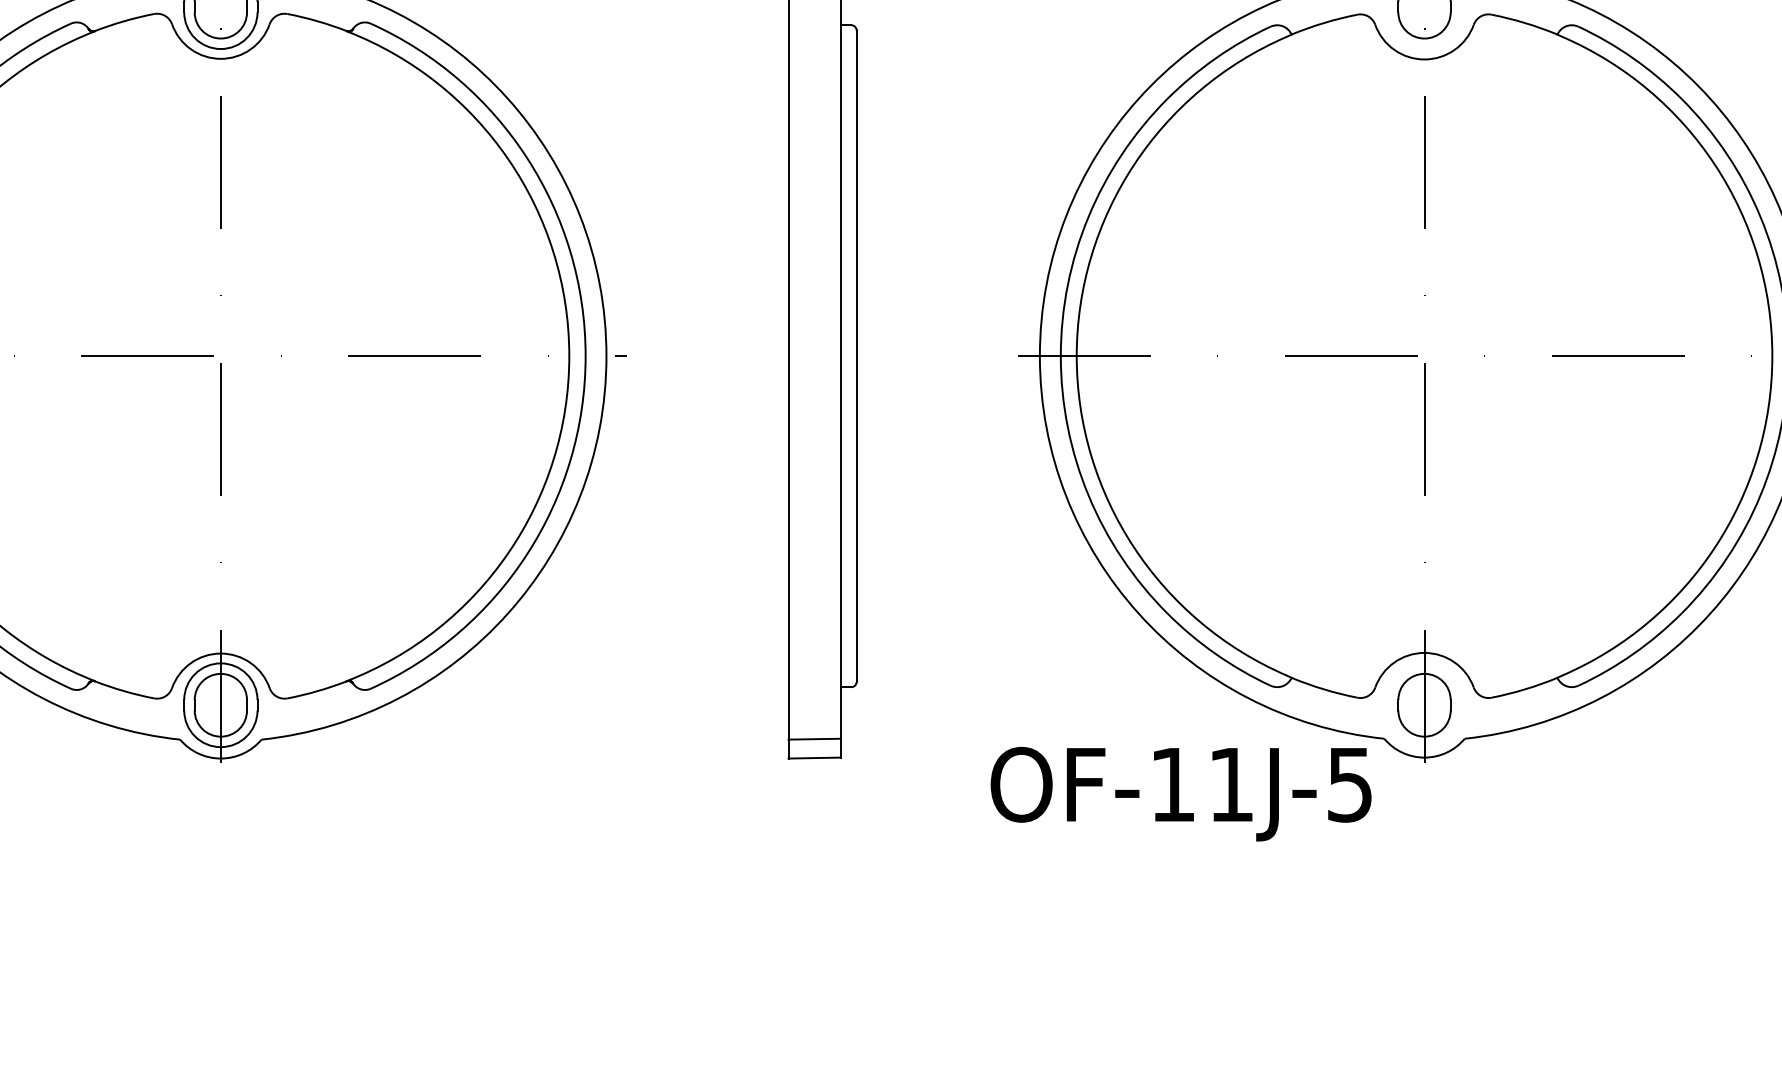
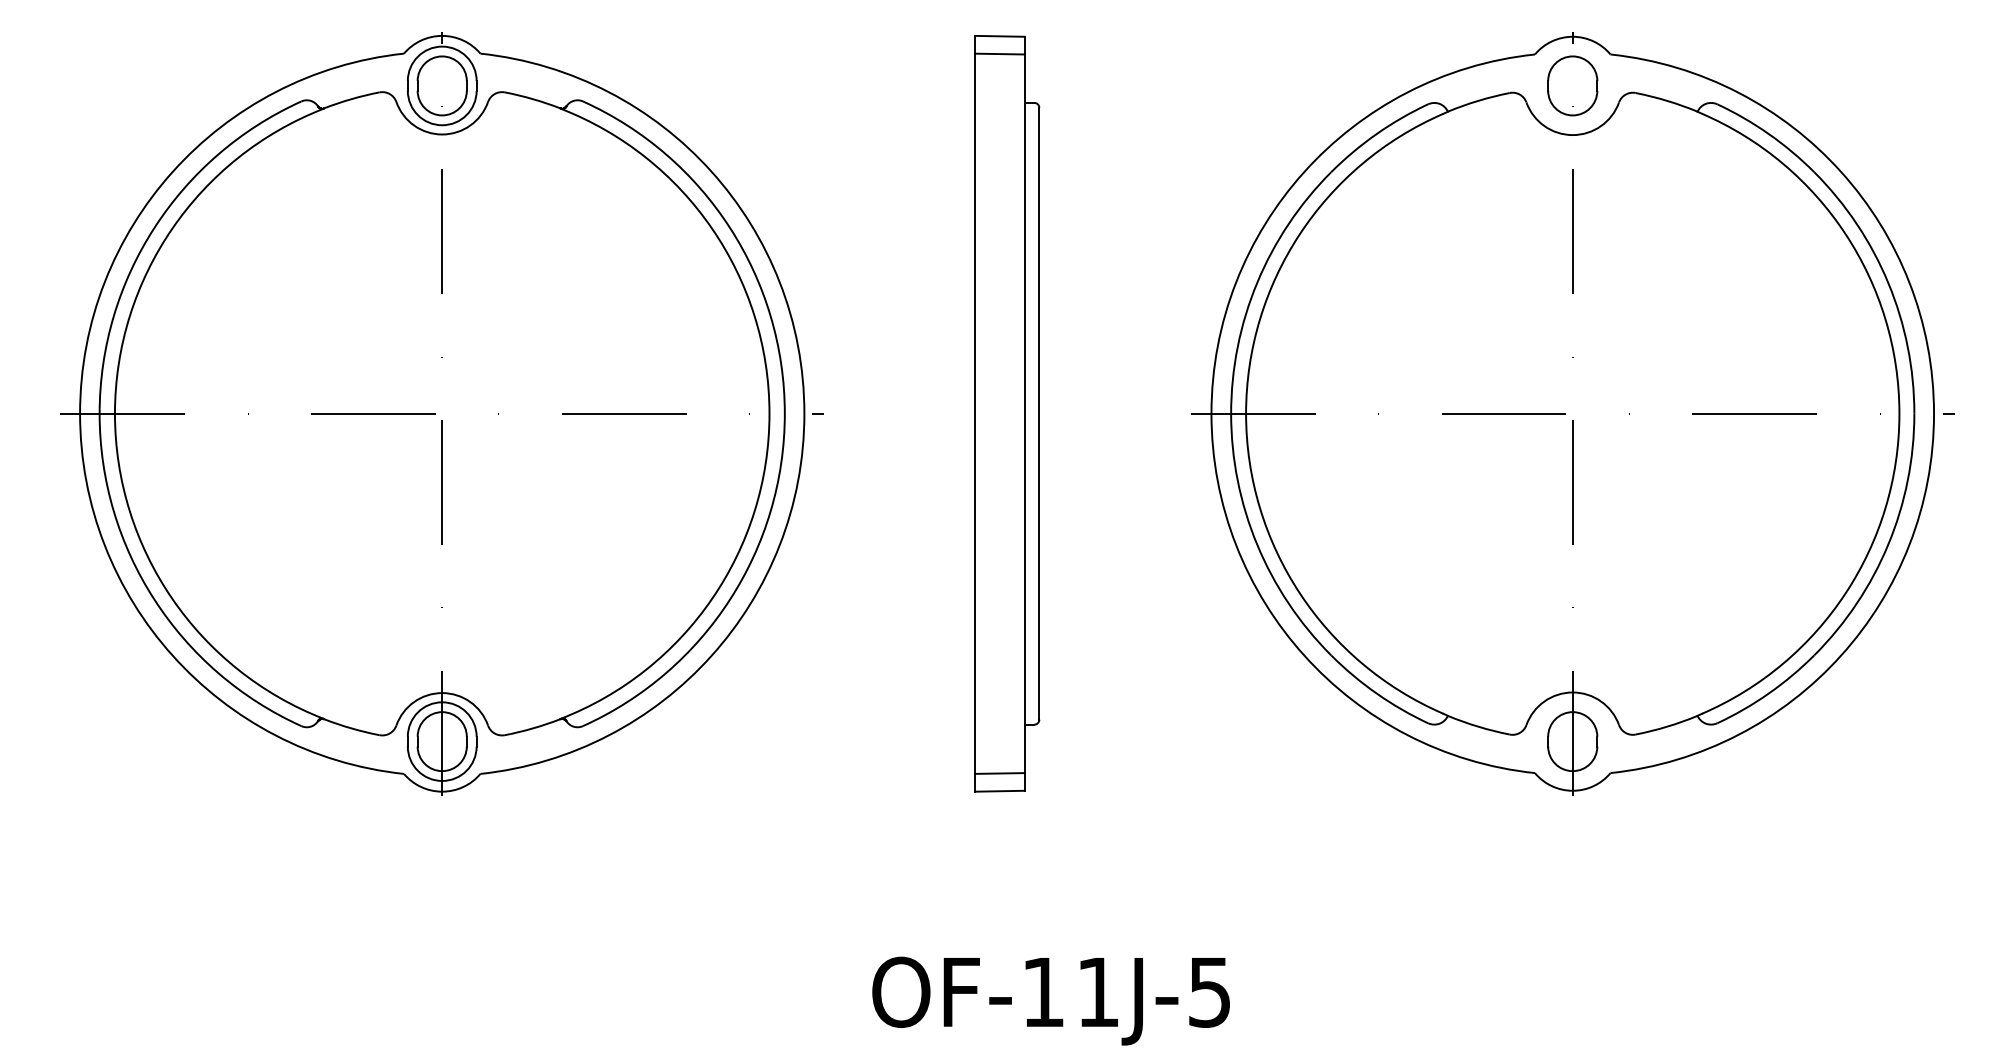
text: (1180, 793) -> (1050, 1000), moved

